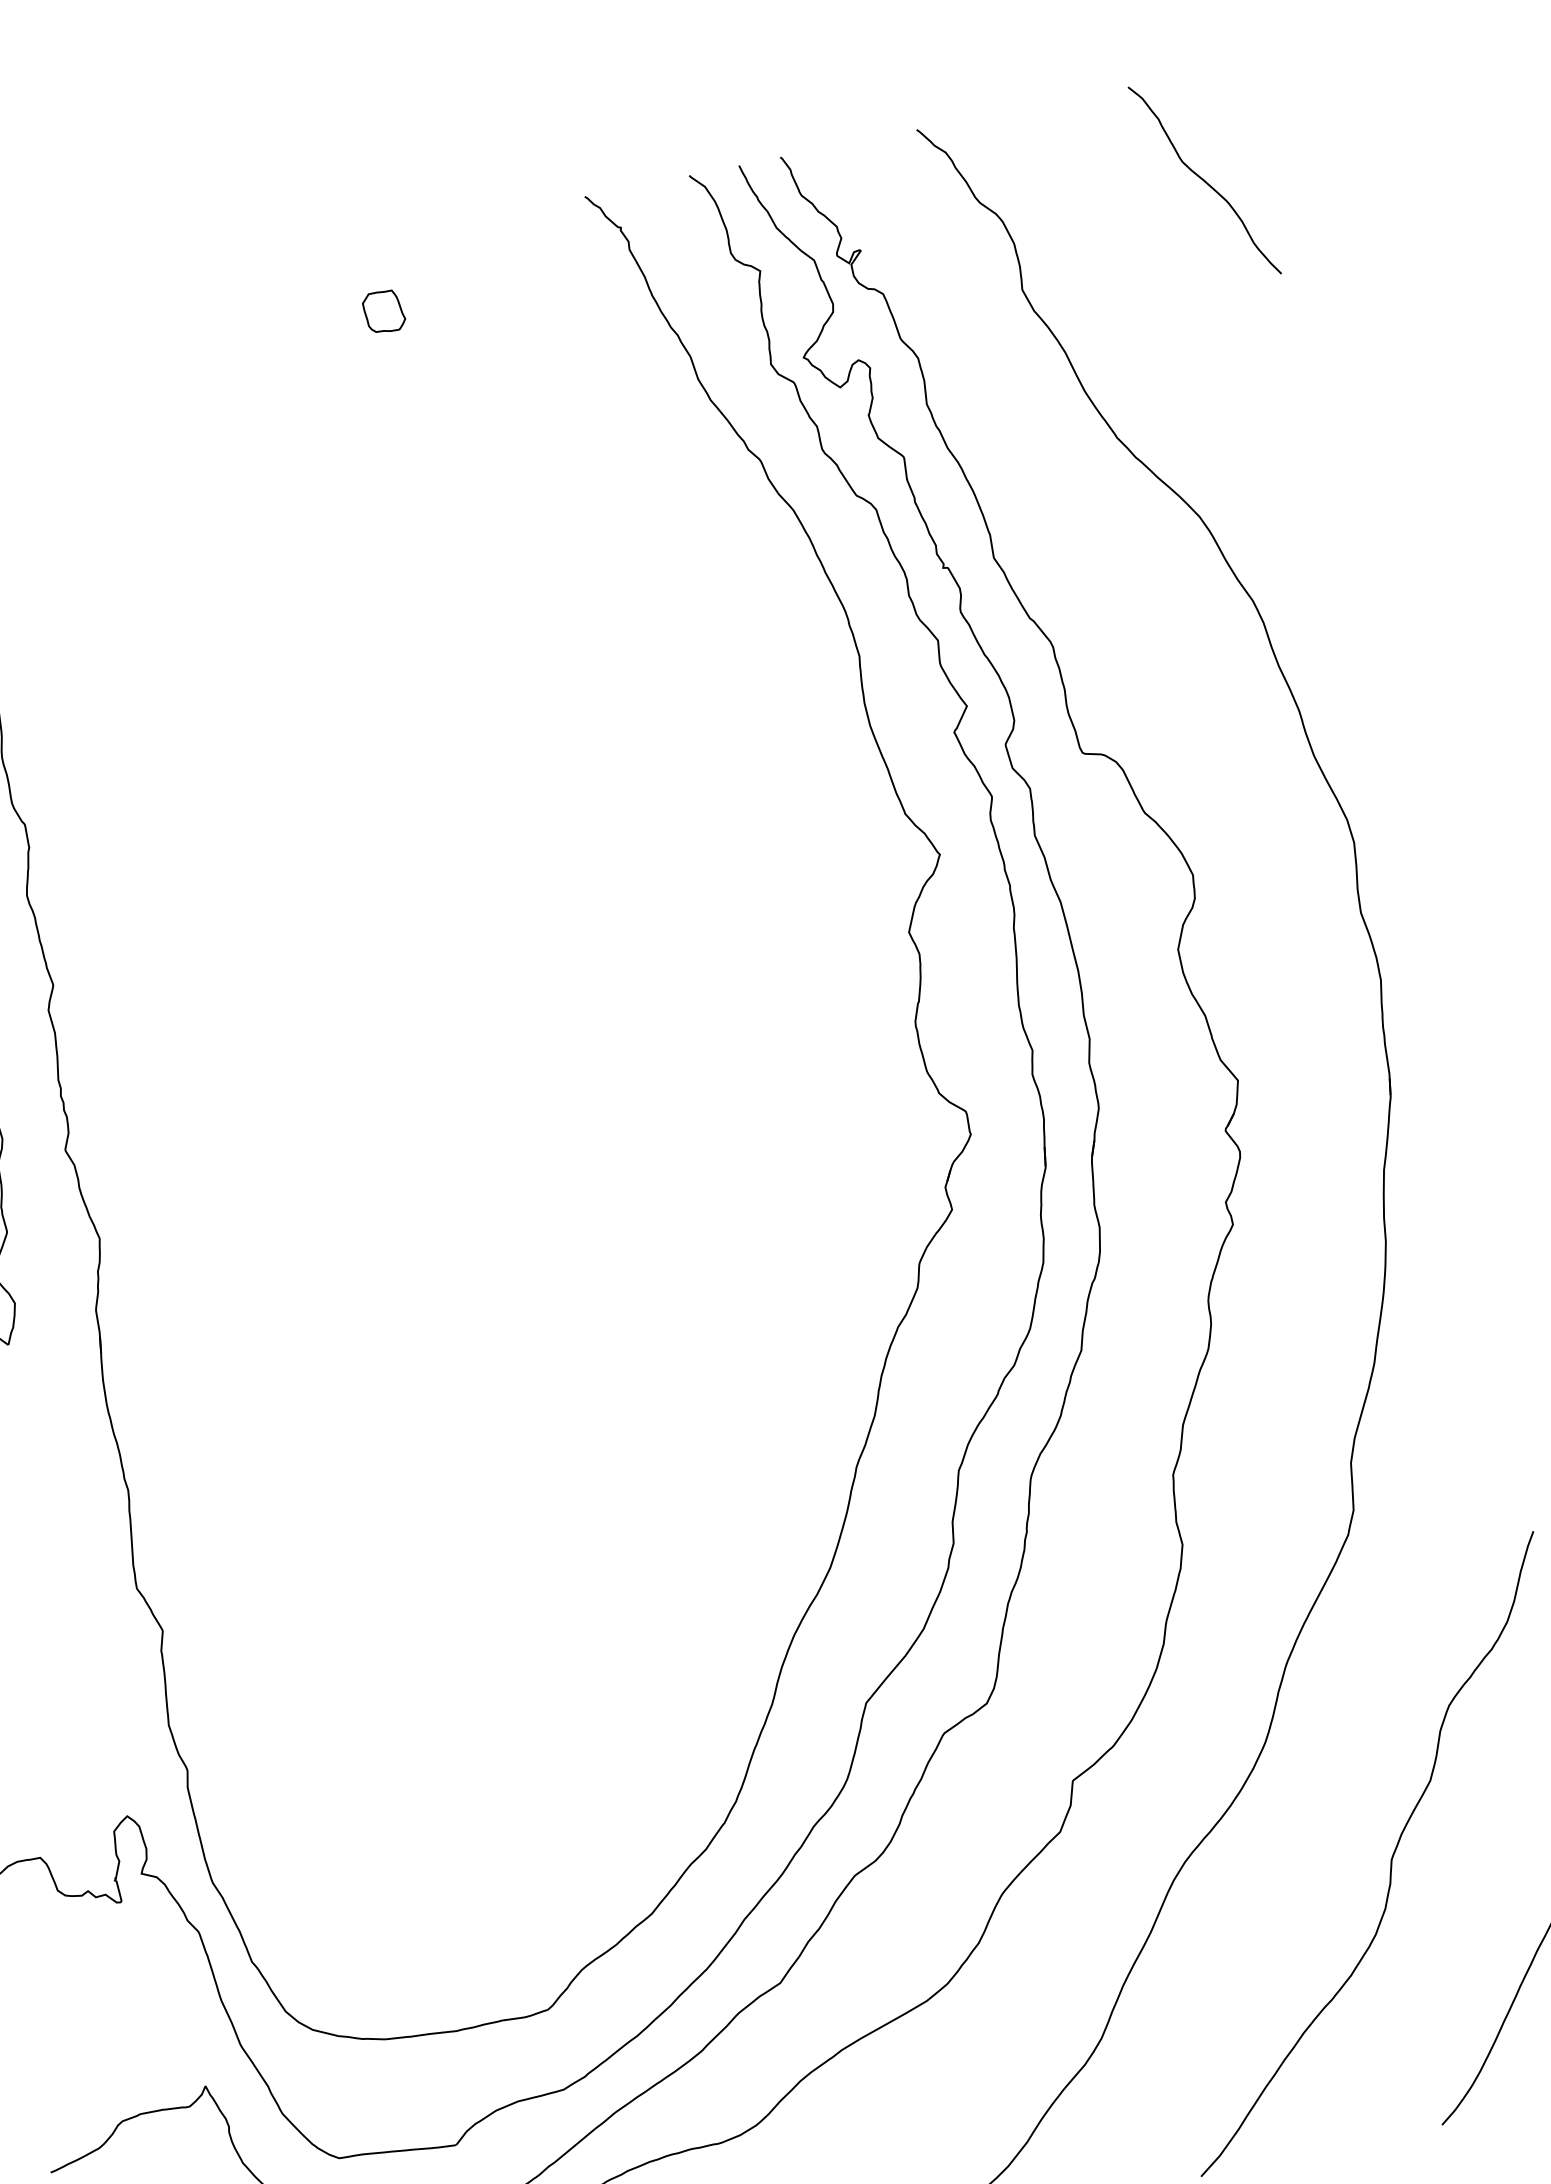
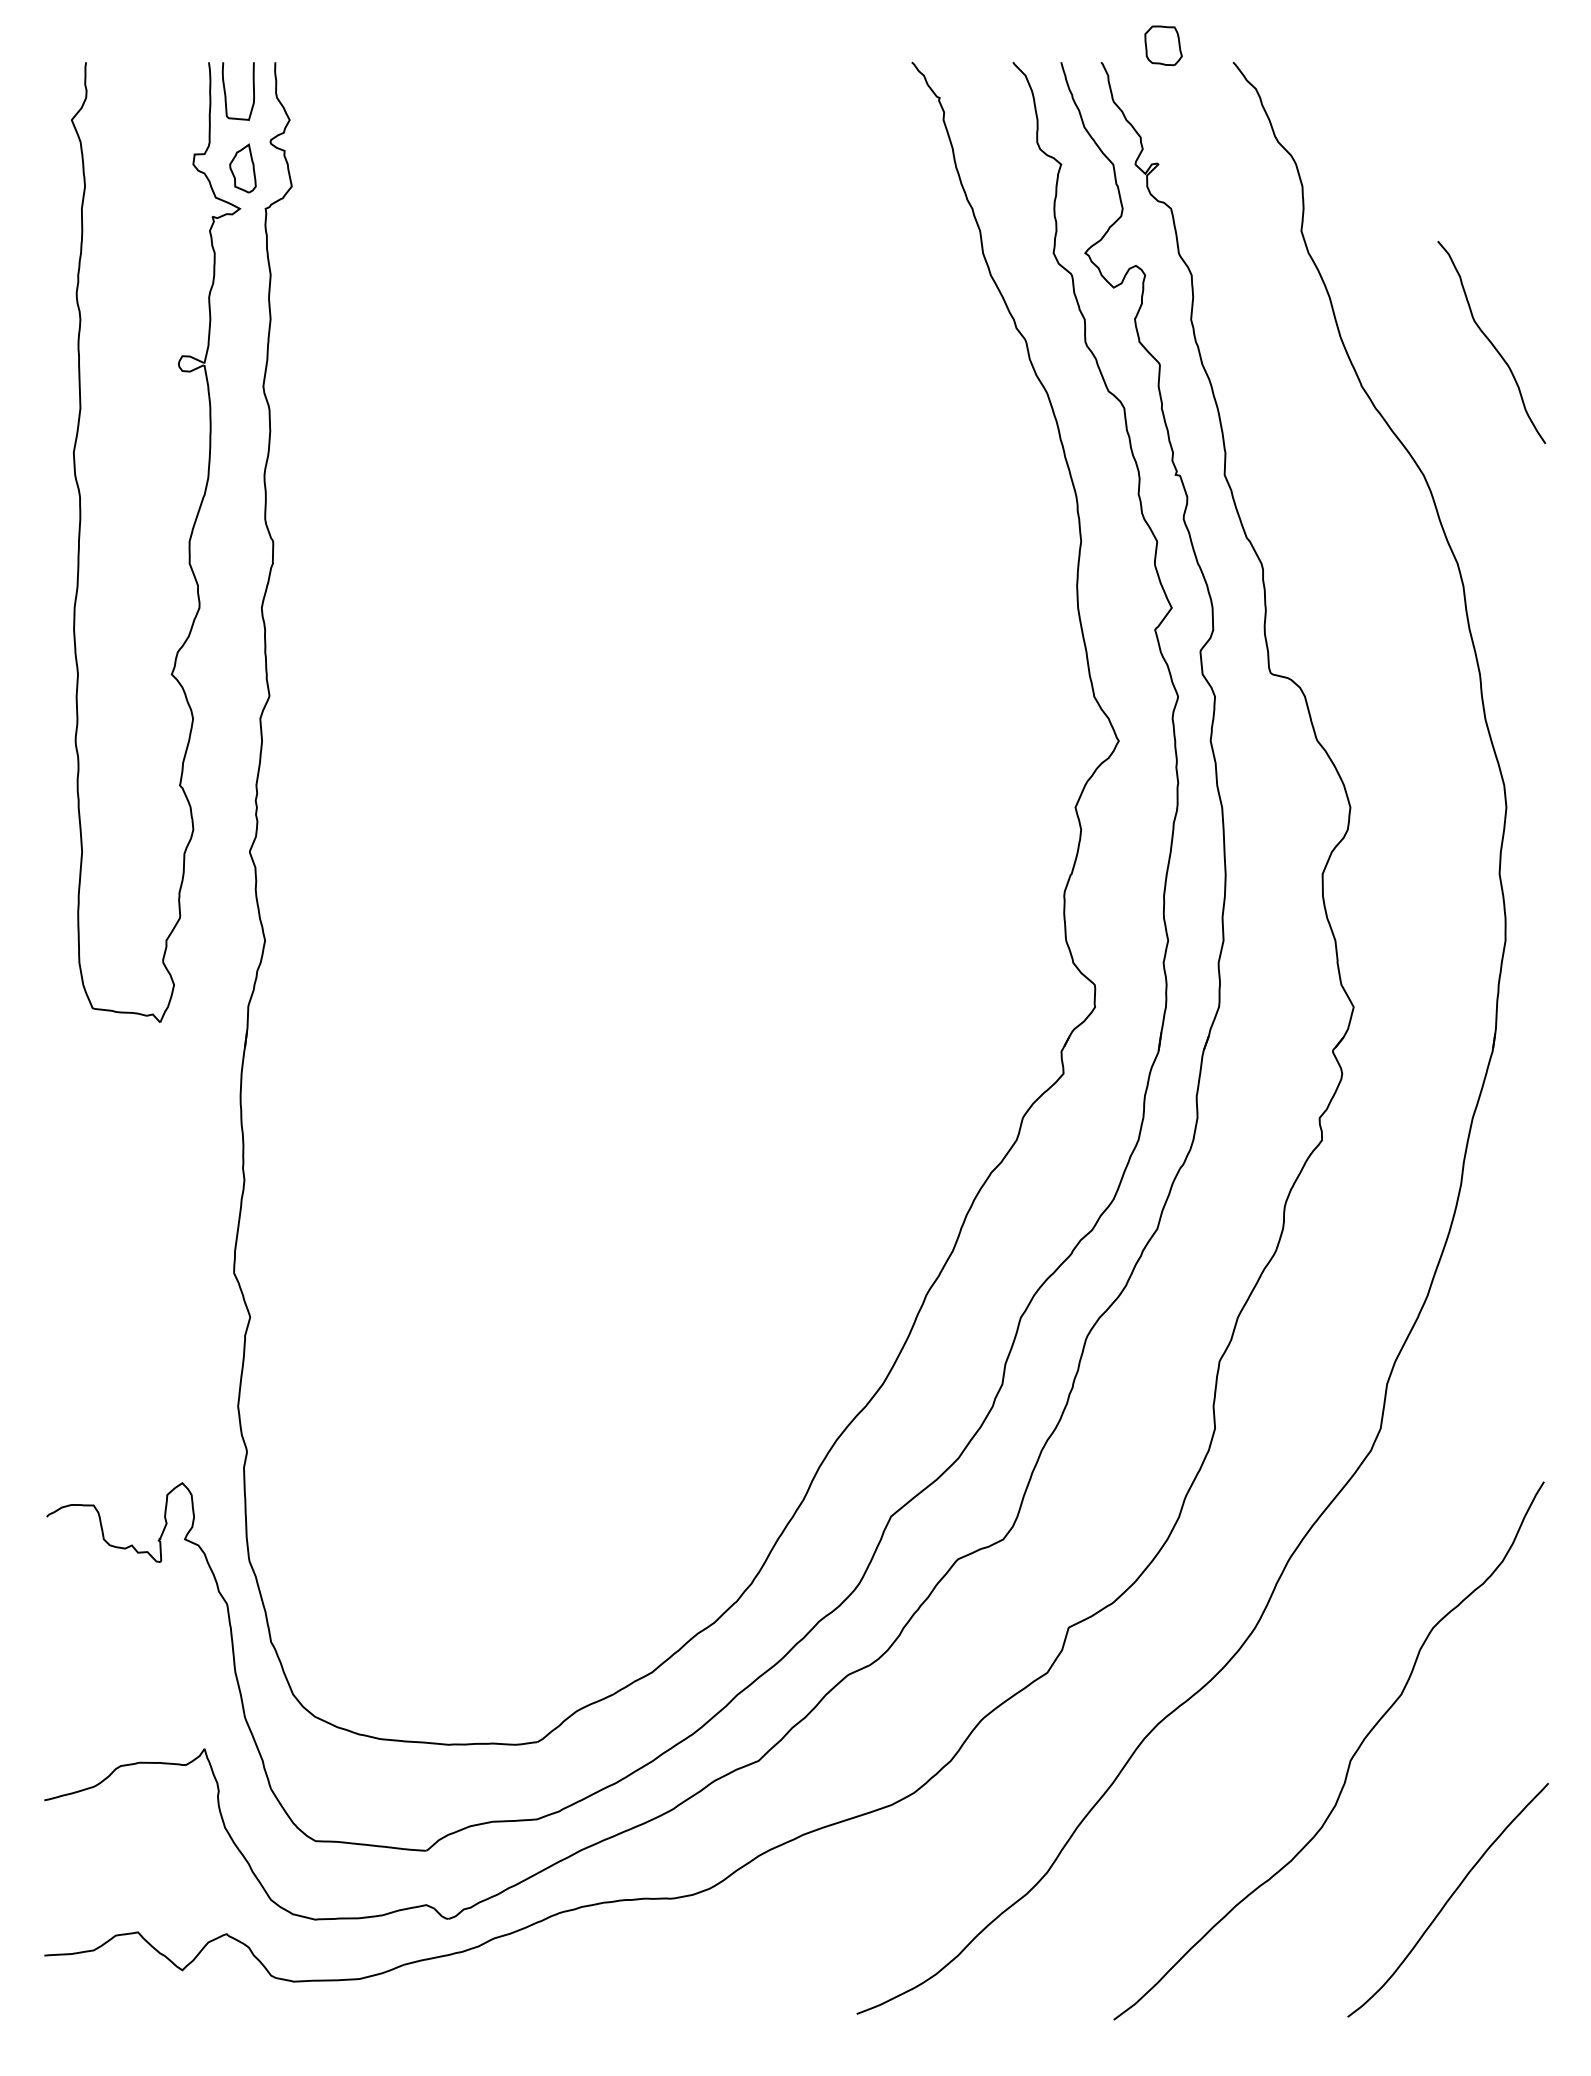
curve: (1204, 179) -> (1491, 341), moved
part: (383, 311) -> (1163, 45), moved

